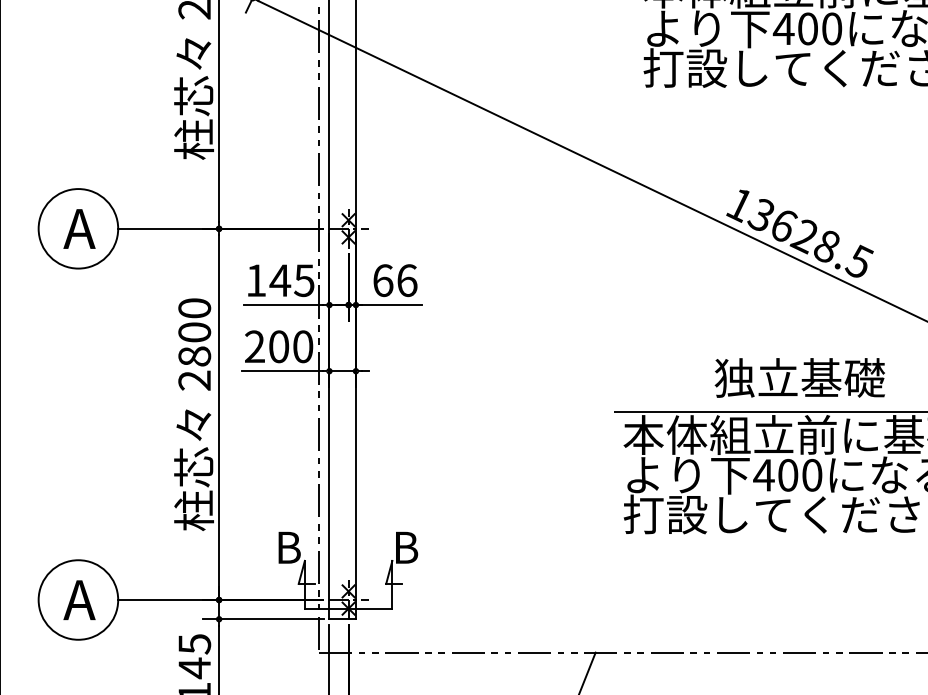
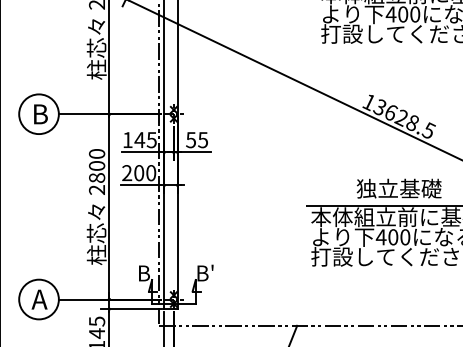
text: (79, 229) -> (39, 114), A -> B
text: (395, 281) -> (197, 140), 66 -> 55
text: (425, 535) -> (212, 267), B -> B'

